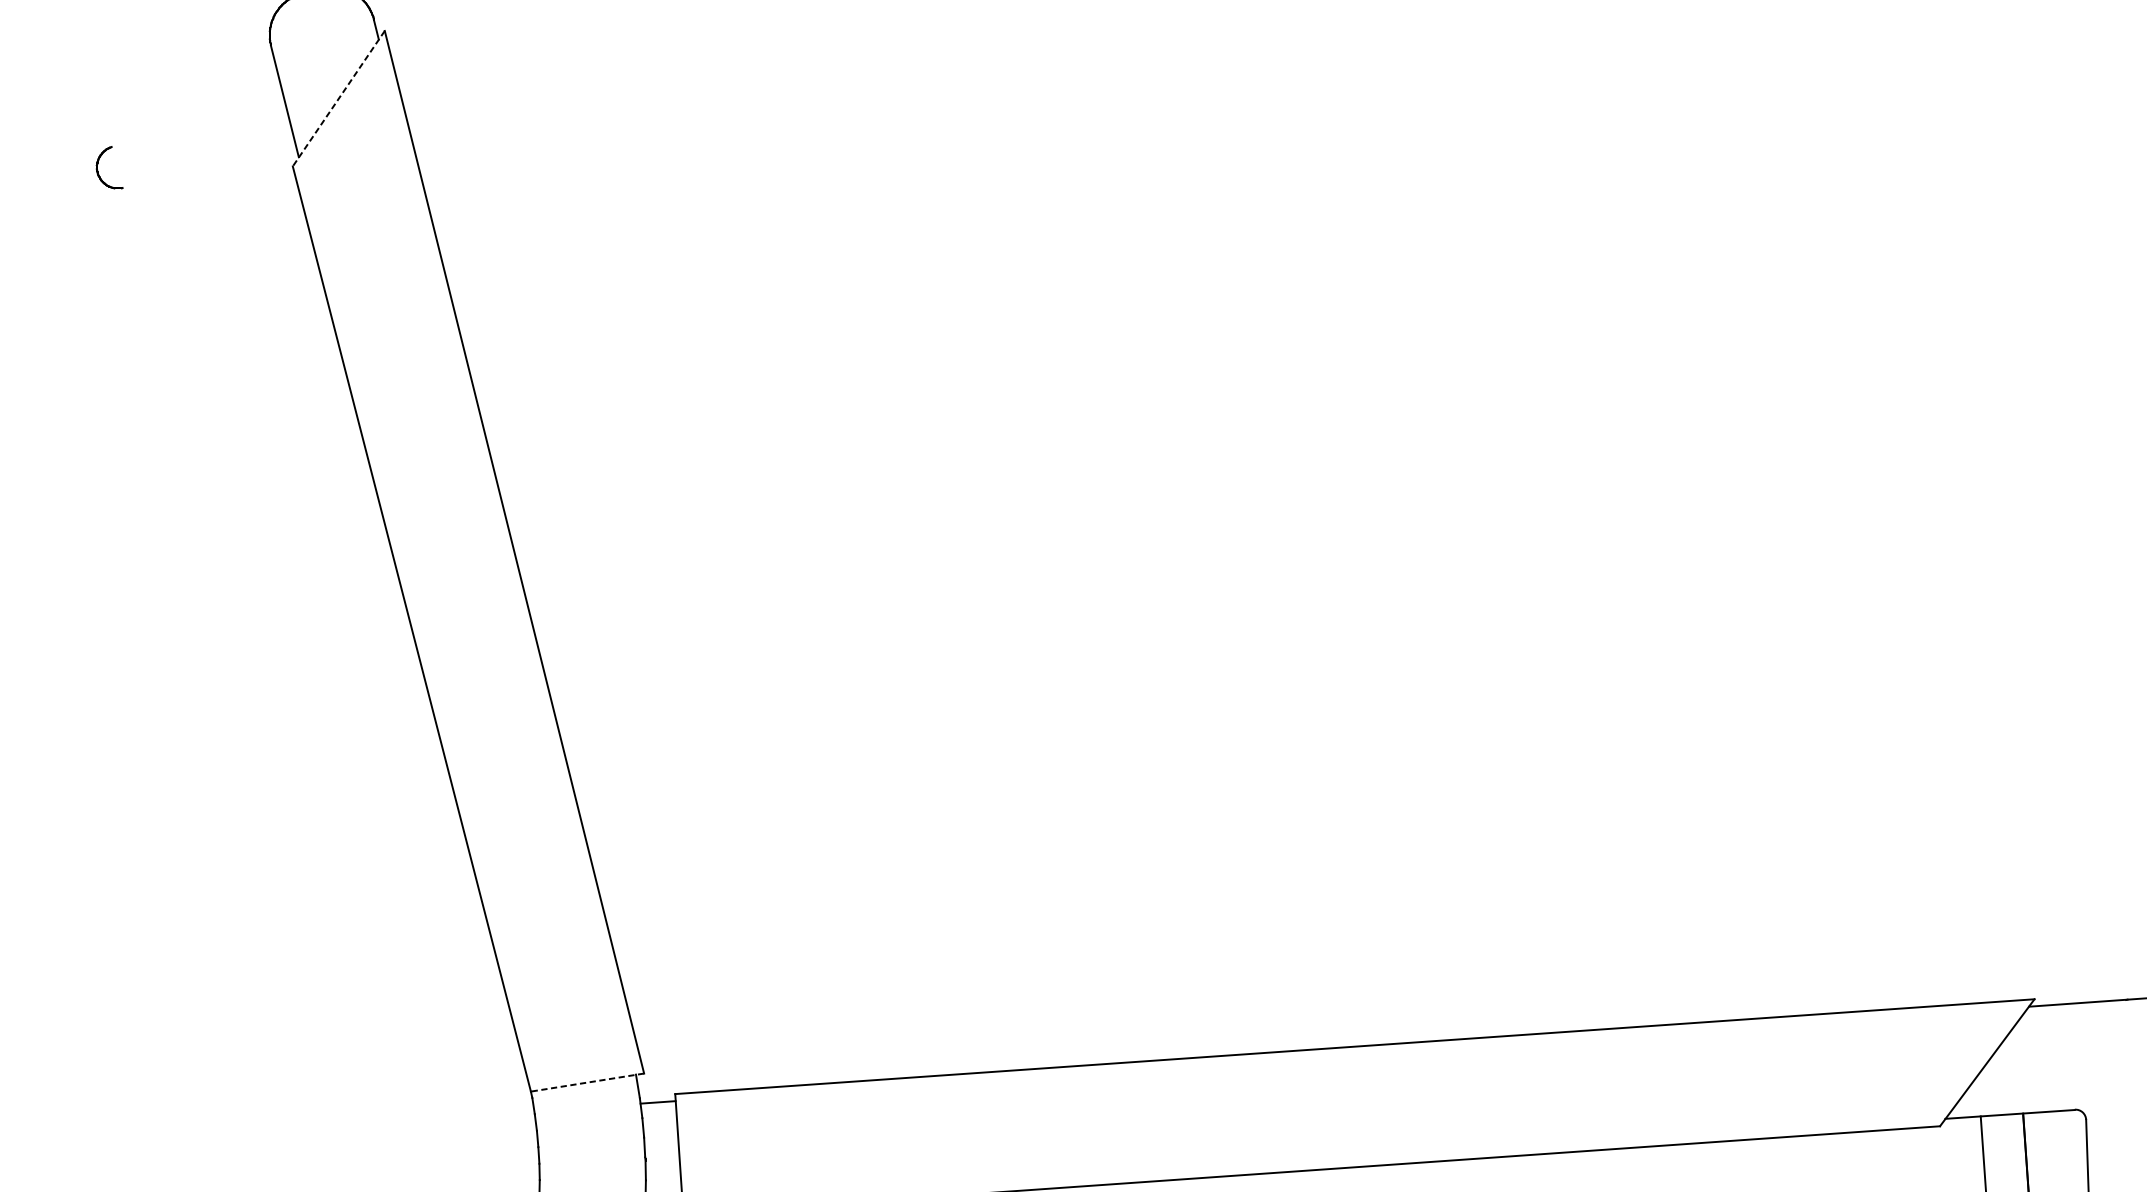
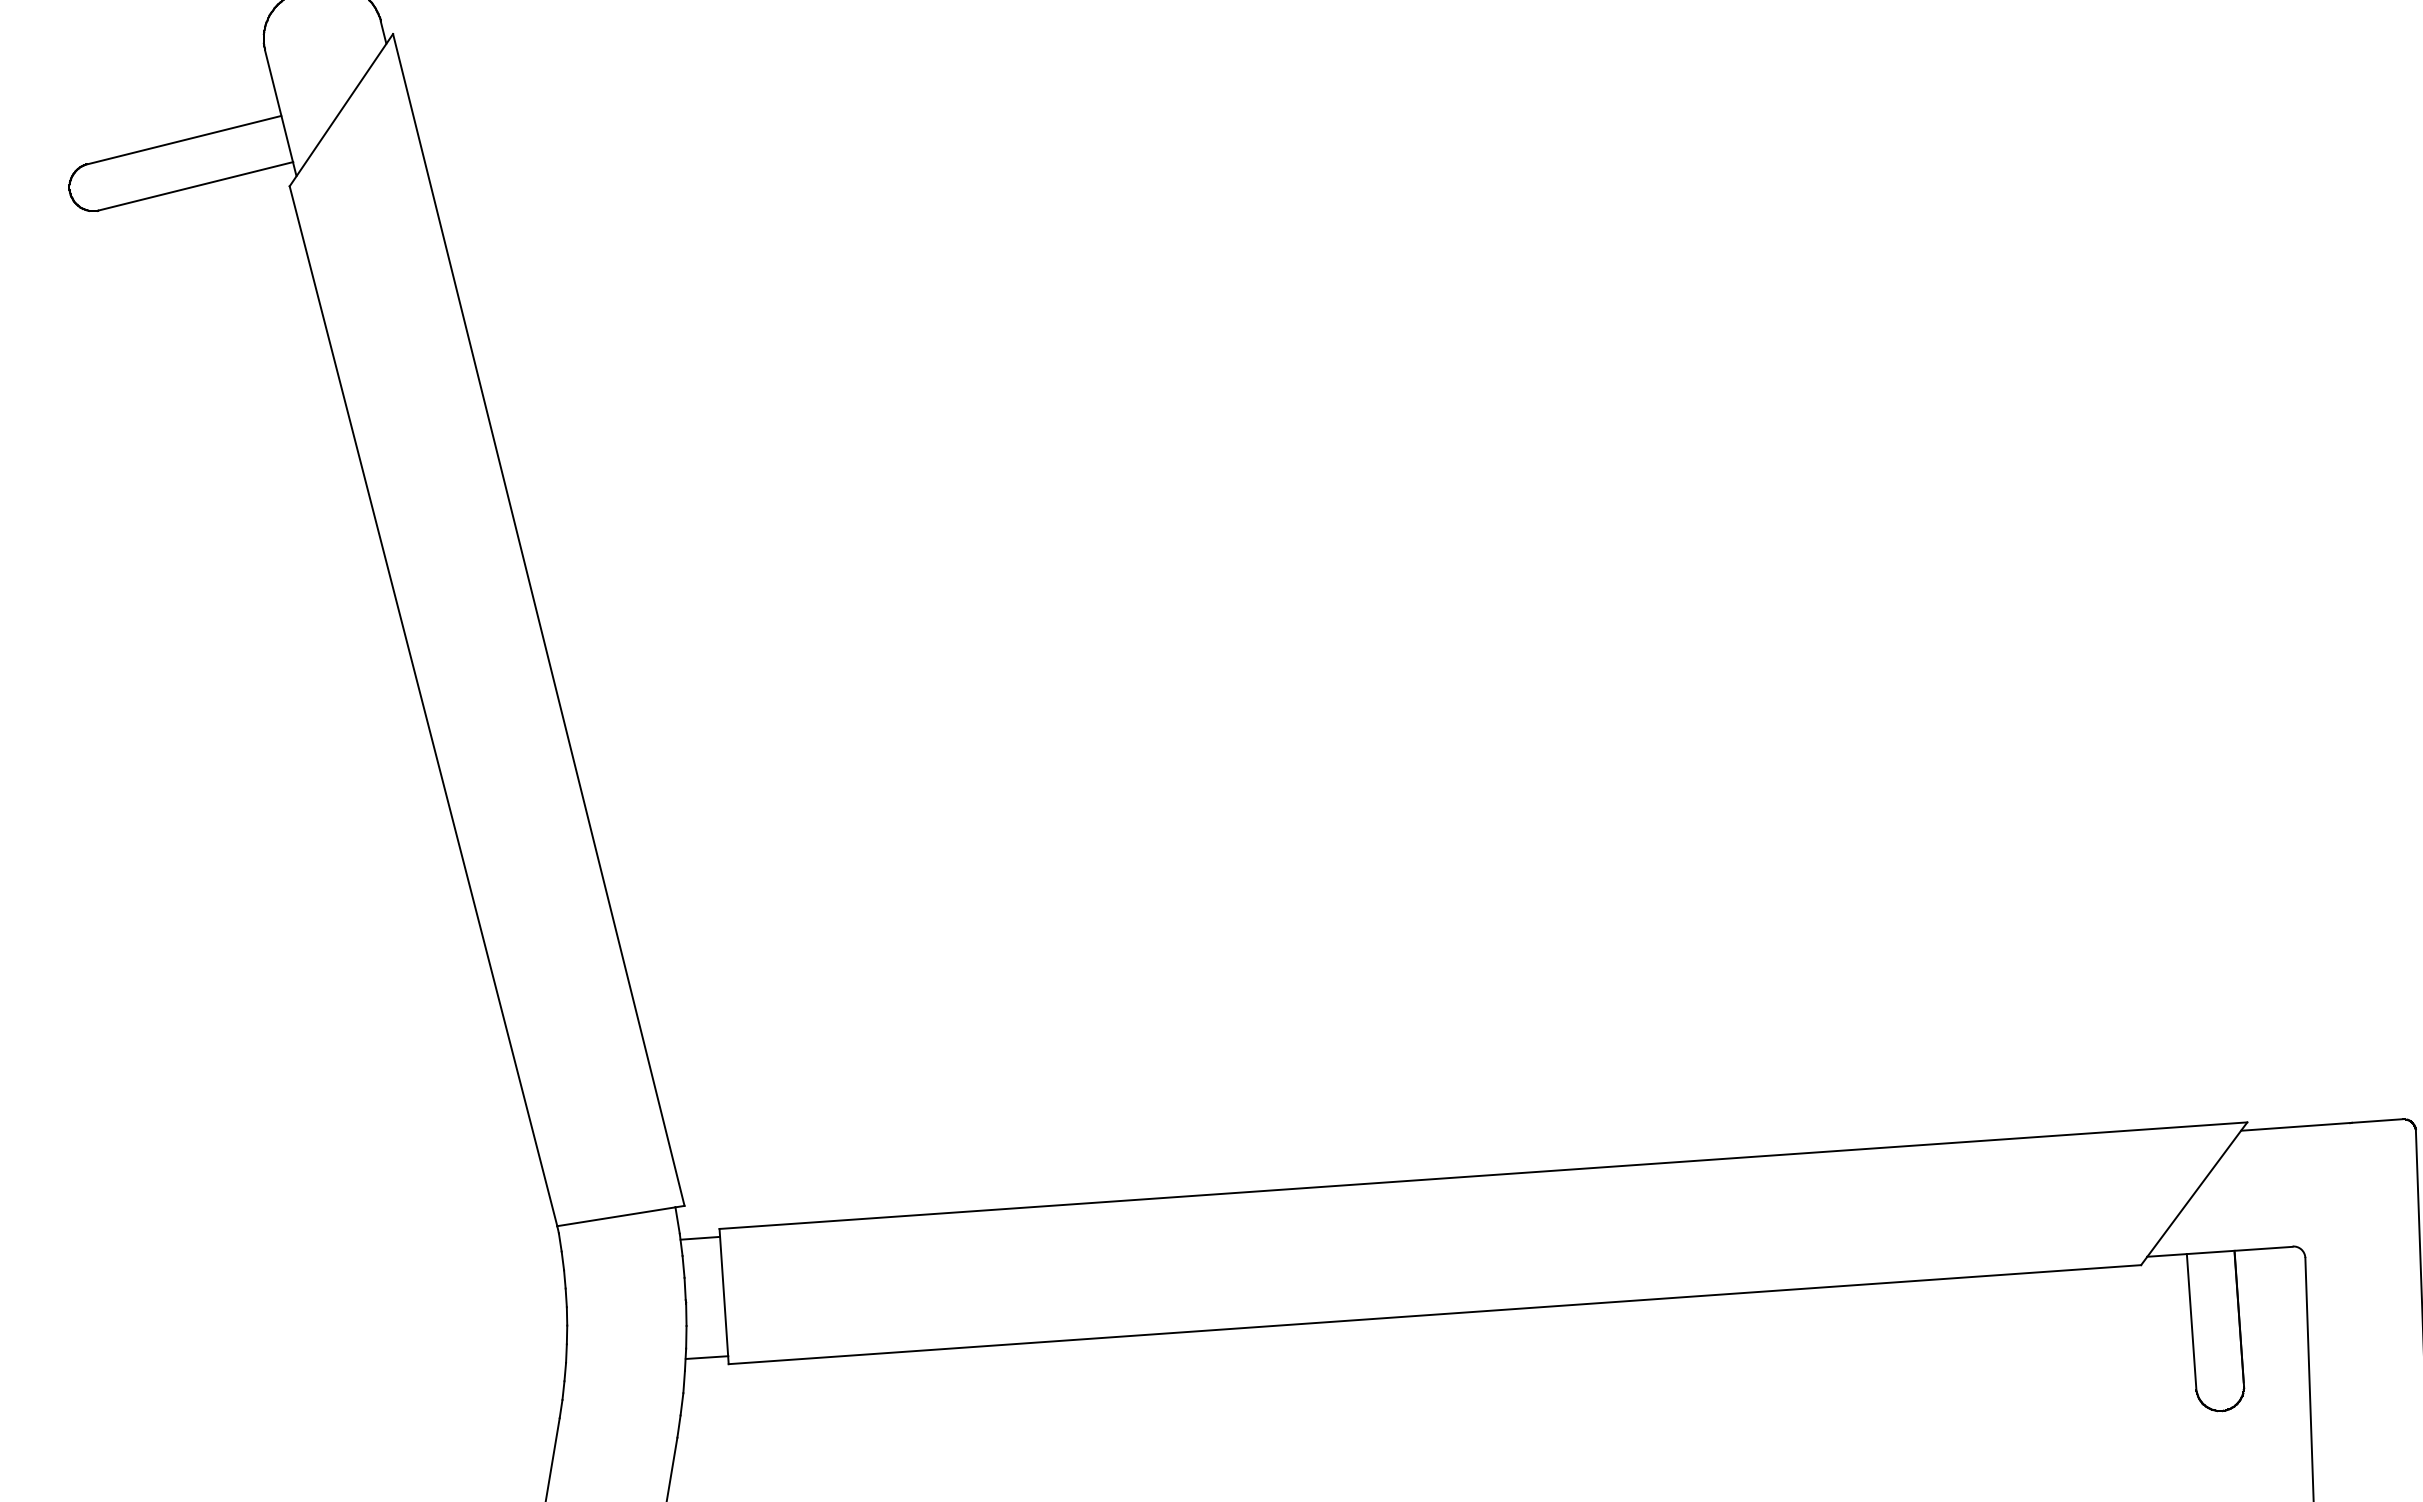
line: (338, 98) -> (341, 110), dashed -> solid
line: (198, 124) -> (183, 139), added
line: (209, 166) -> (195, 186), added
line: (587, 1082) -> (620, 1216), dashed -> solid

